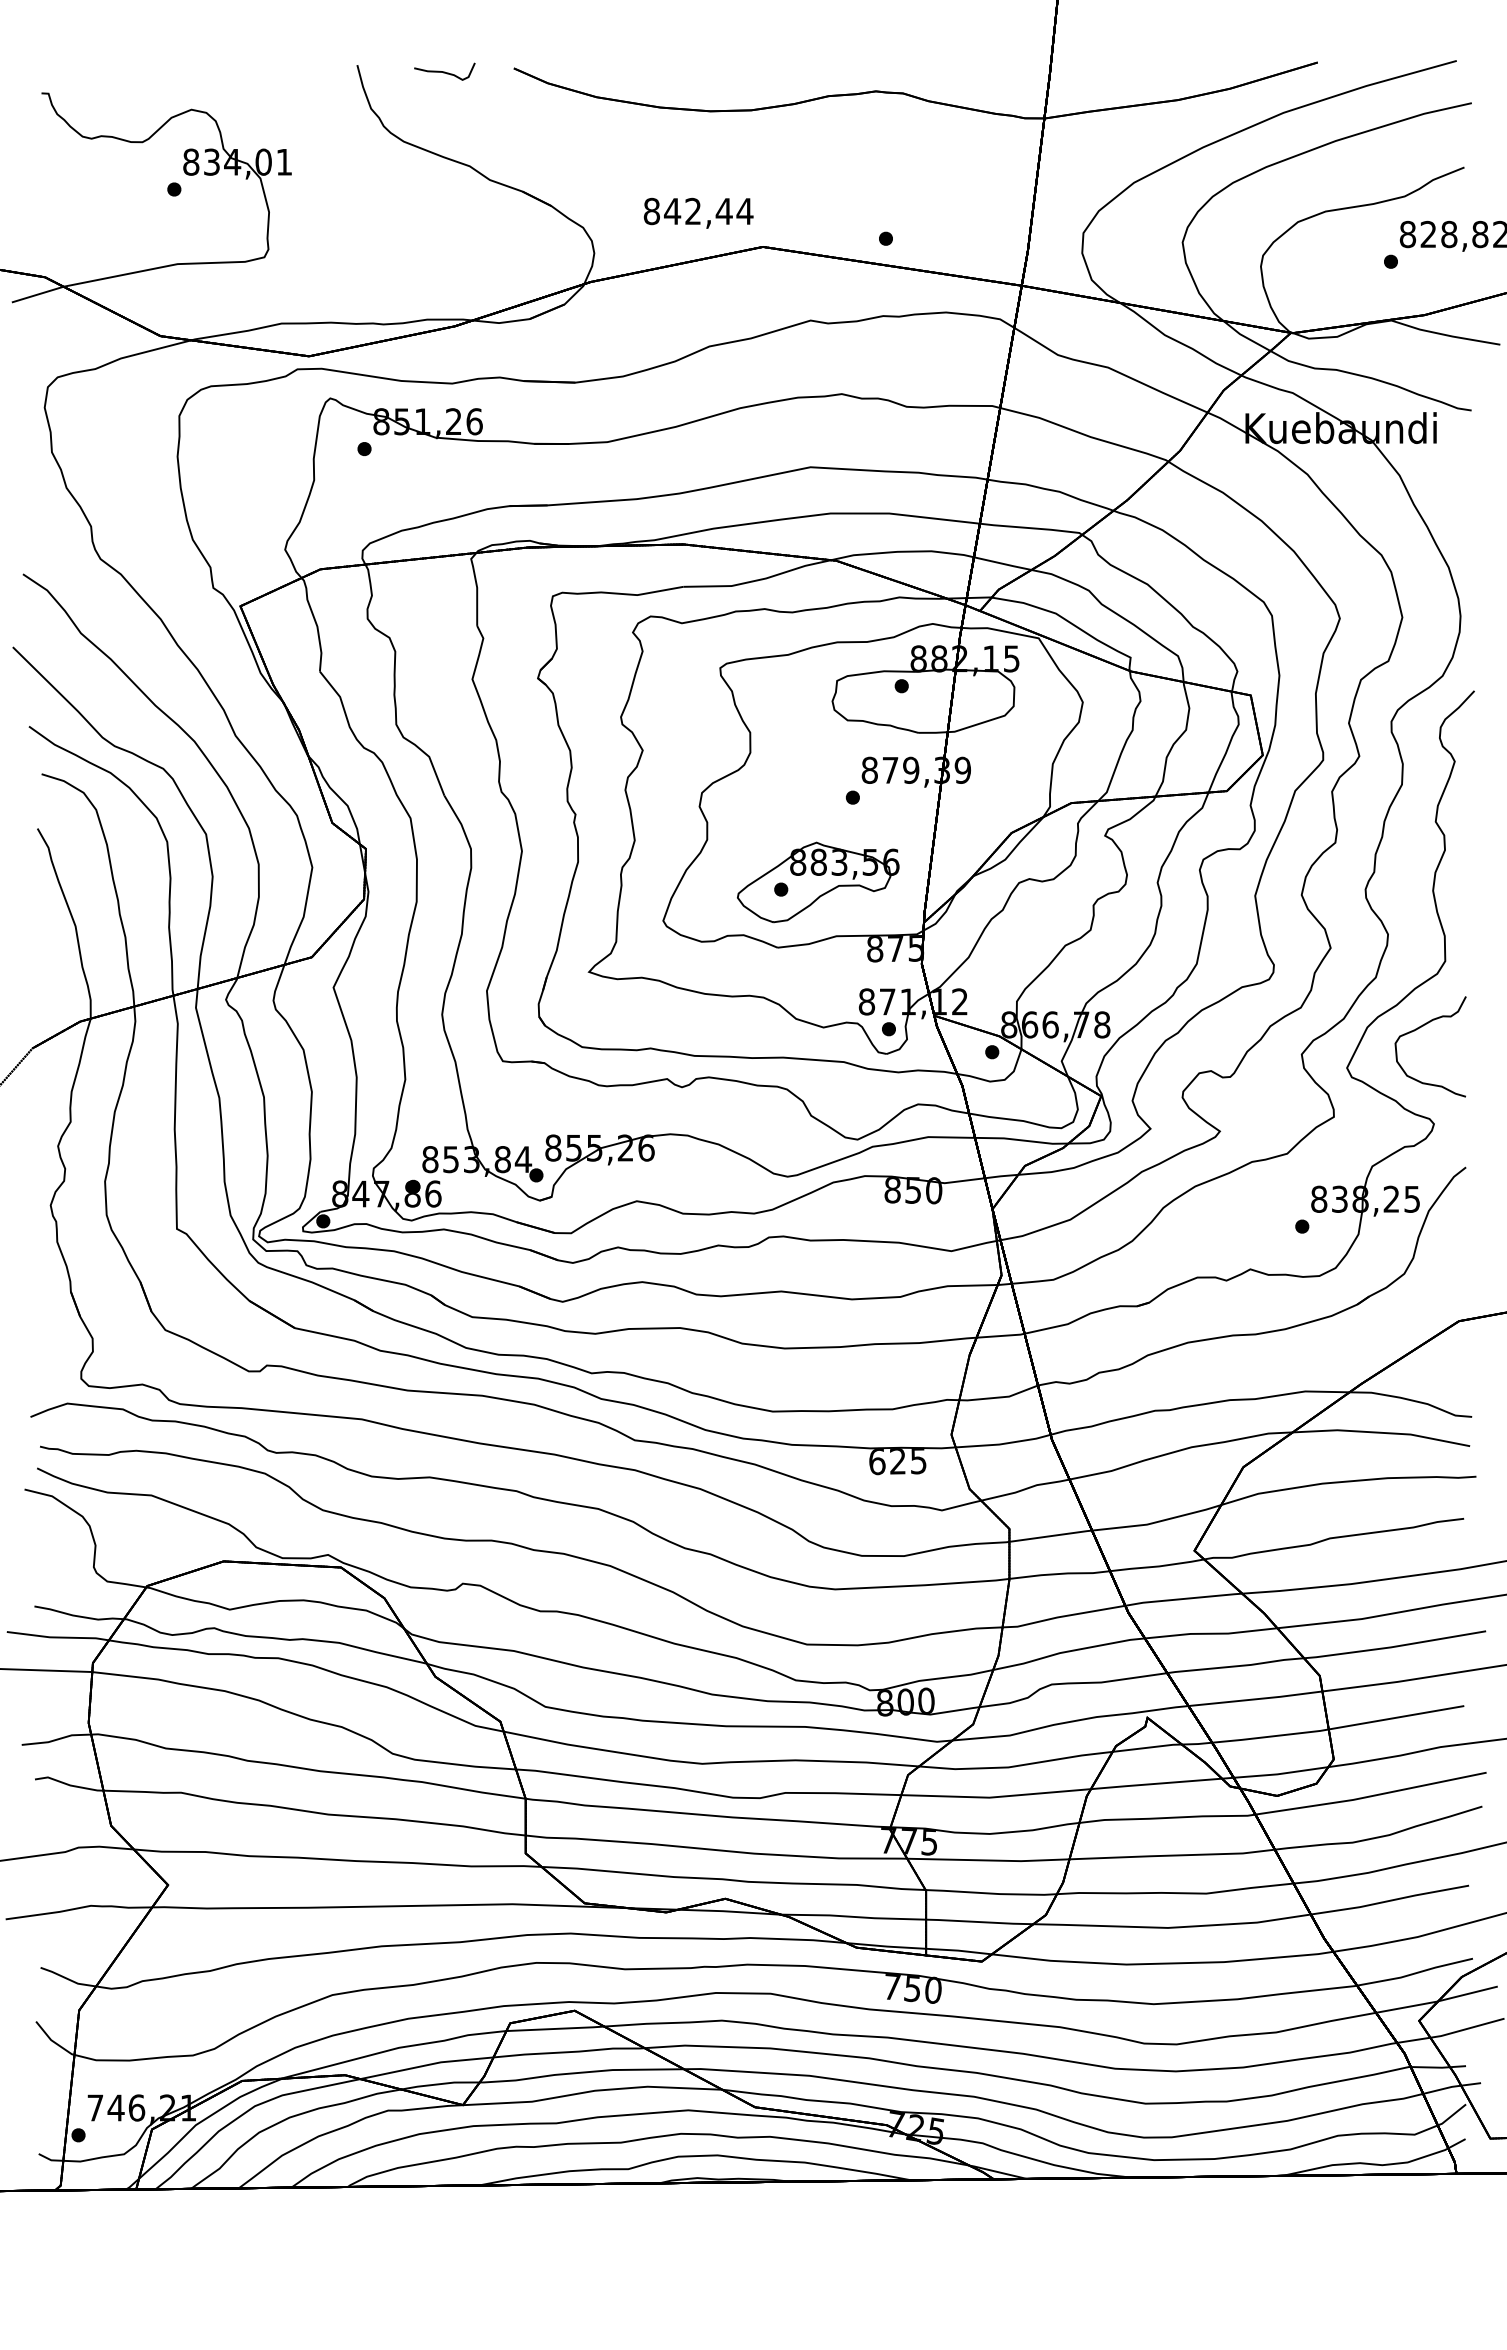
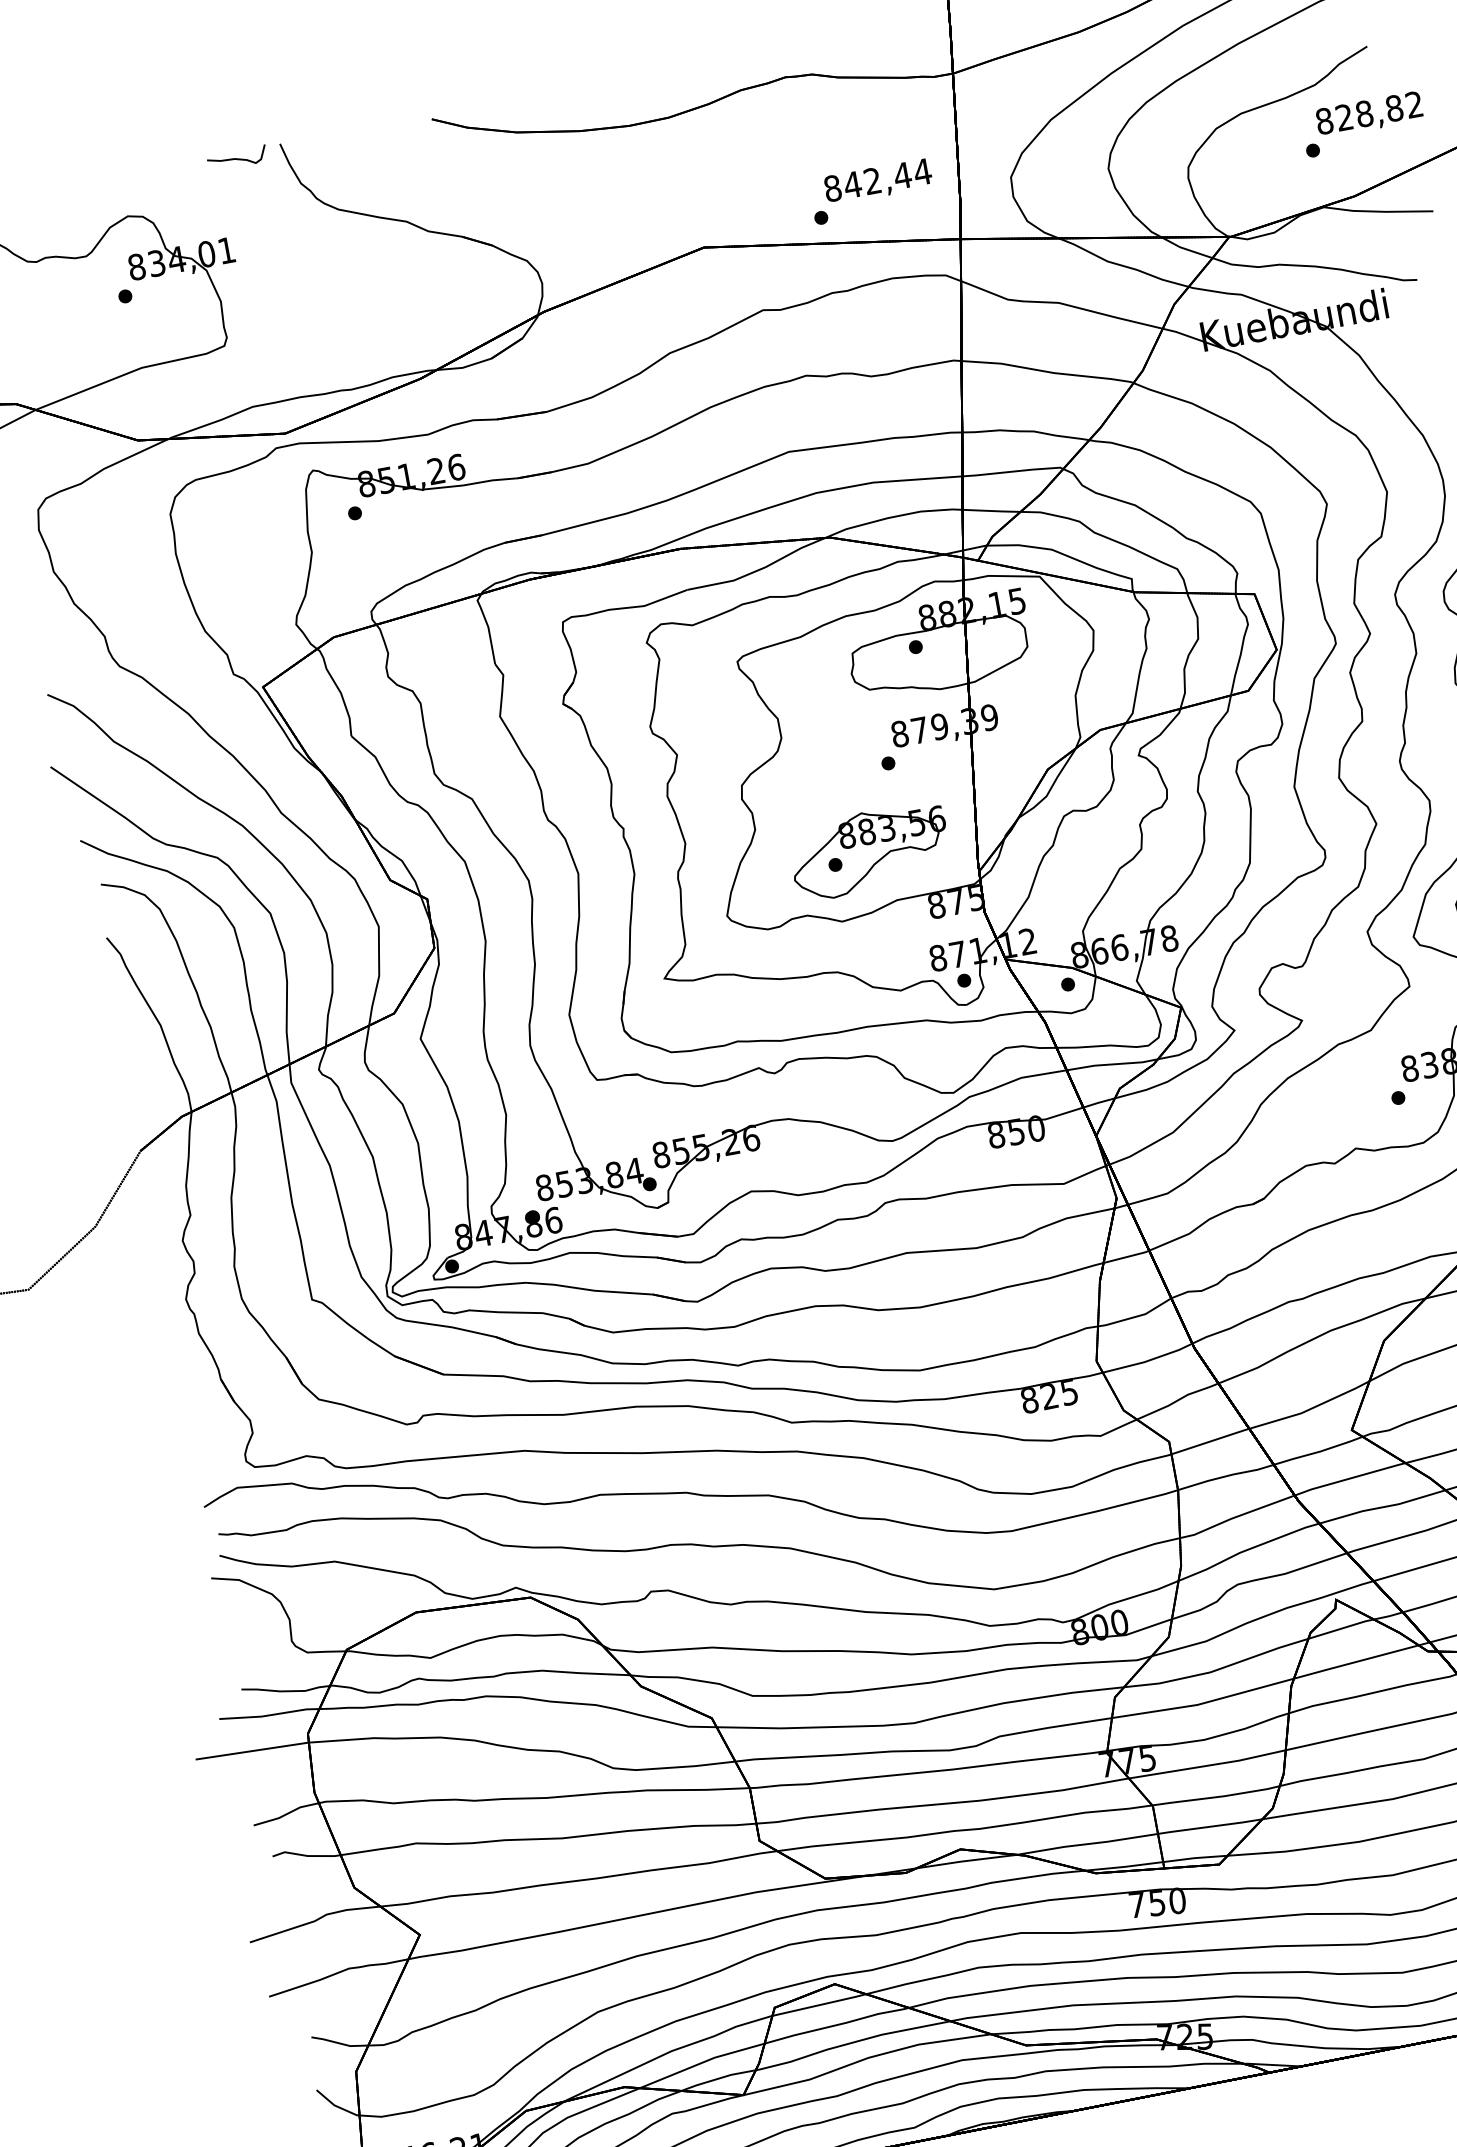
curve: (444, 71) -> (236, 158), moved
text: (698, 212) -> (877, 181), moved
text: (877, 1461) -> (1029, 1400), 625 -> 825

